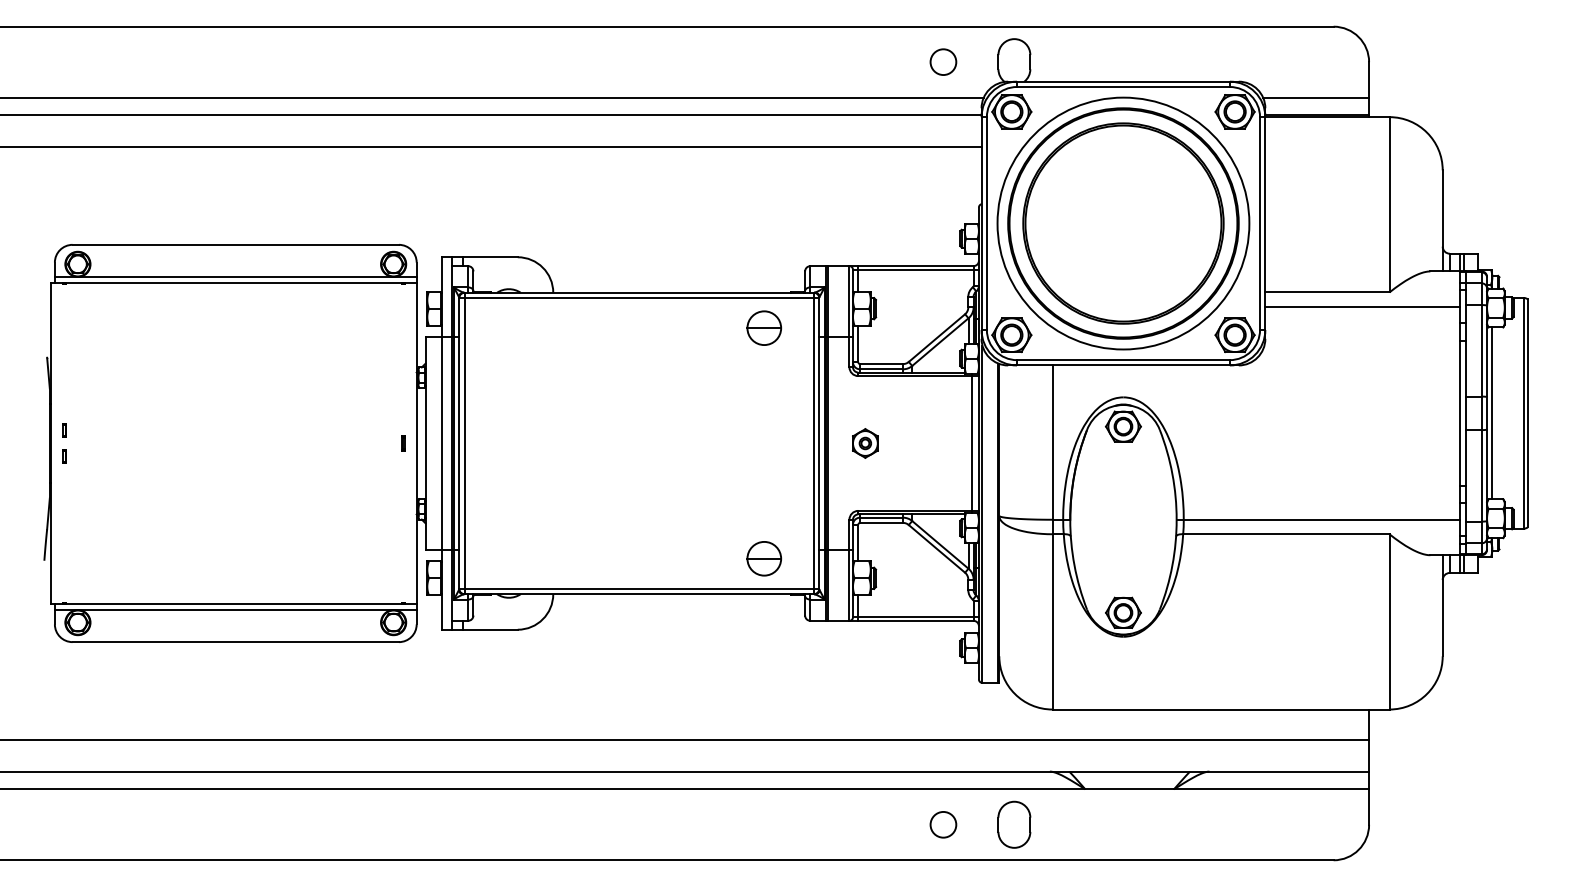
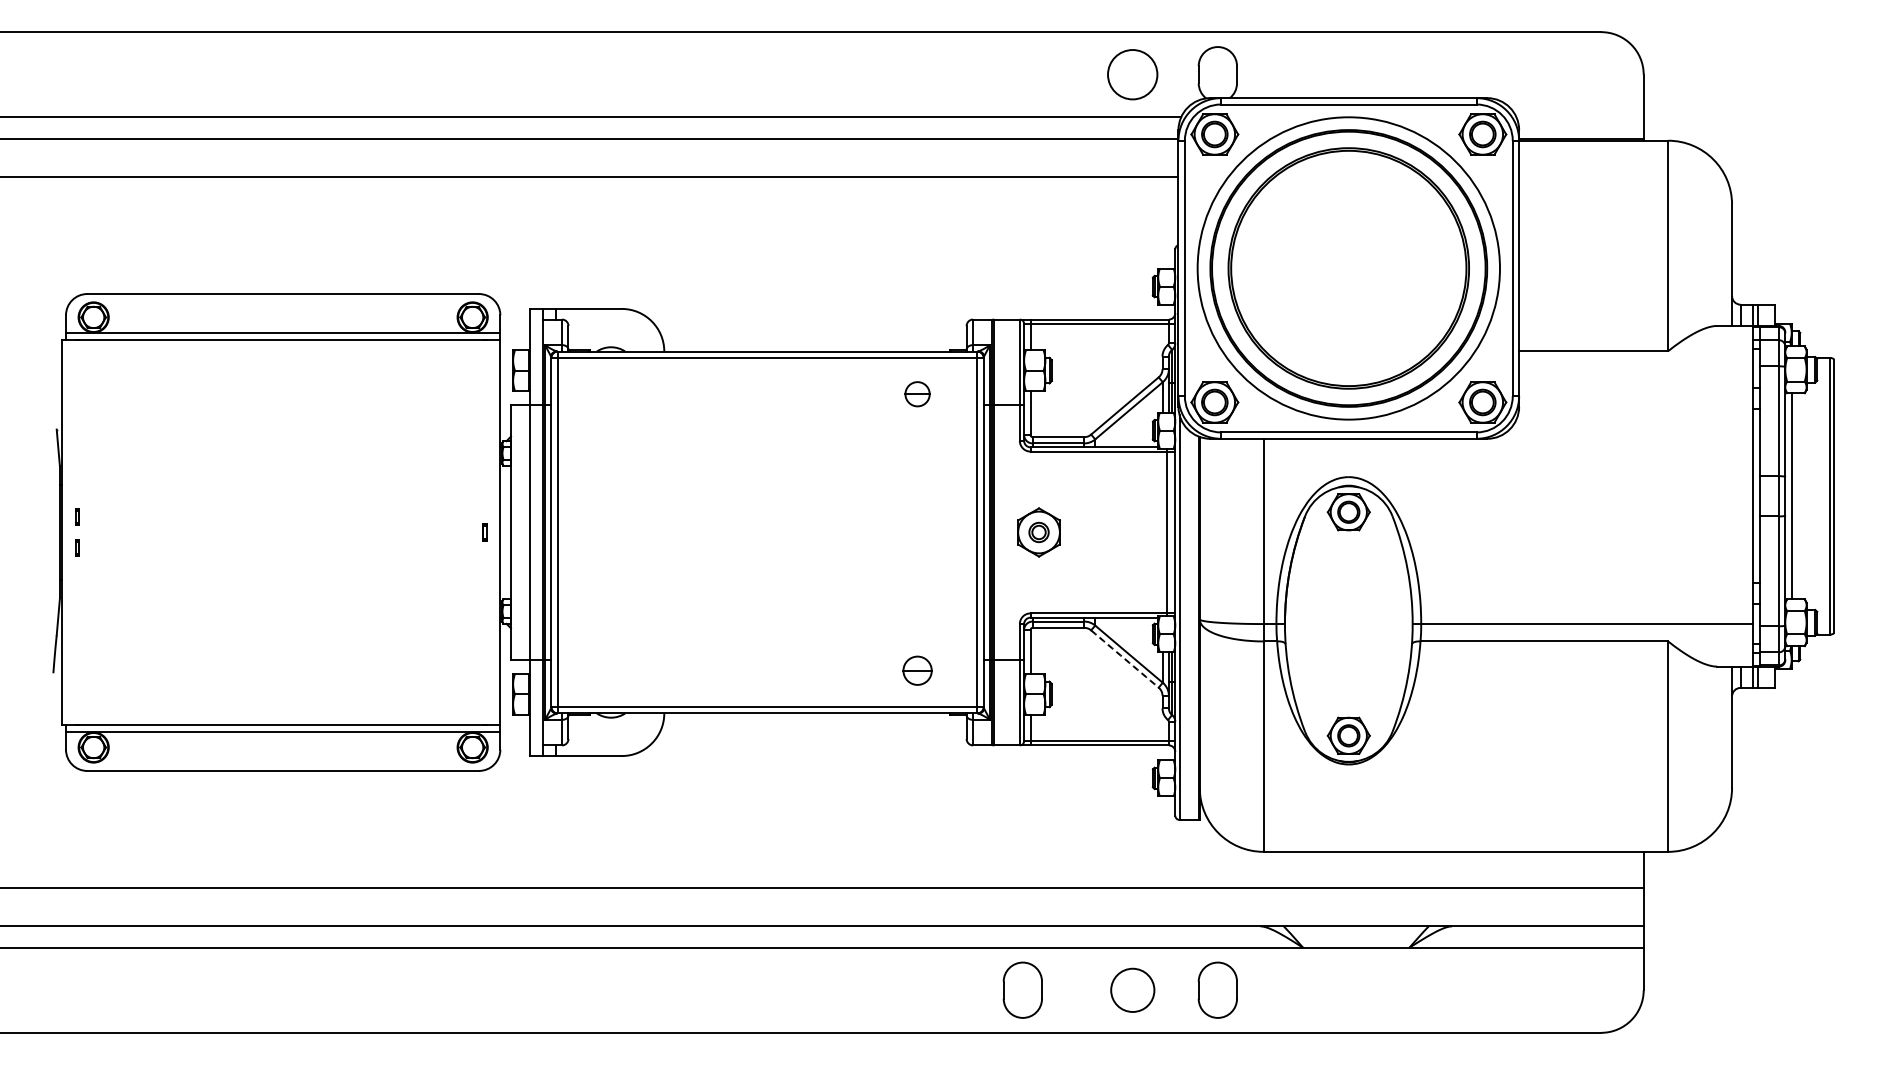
circle: (943, 61) -> (1132, 74), size x1.6
line: (1315, 97) -> (1579, 117), removed
line: (1363, 306) -> (1636, 368), removed
part: (764, 328) -> (917, 394), size x0.6
part: (864, 443) -> (1038, 532), size x1.4
arc: (936, 549) -> (1124, 659), solid -> dashed
part: (764, 558) -> (917, 670), size x0.7
part: (851, 824) -> (1022, 989), added
circle: (943, 824) -> (1132, 989), size x1.4

